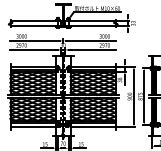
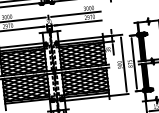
line: (32, 126) -> (27, 104), removed

